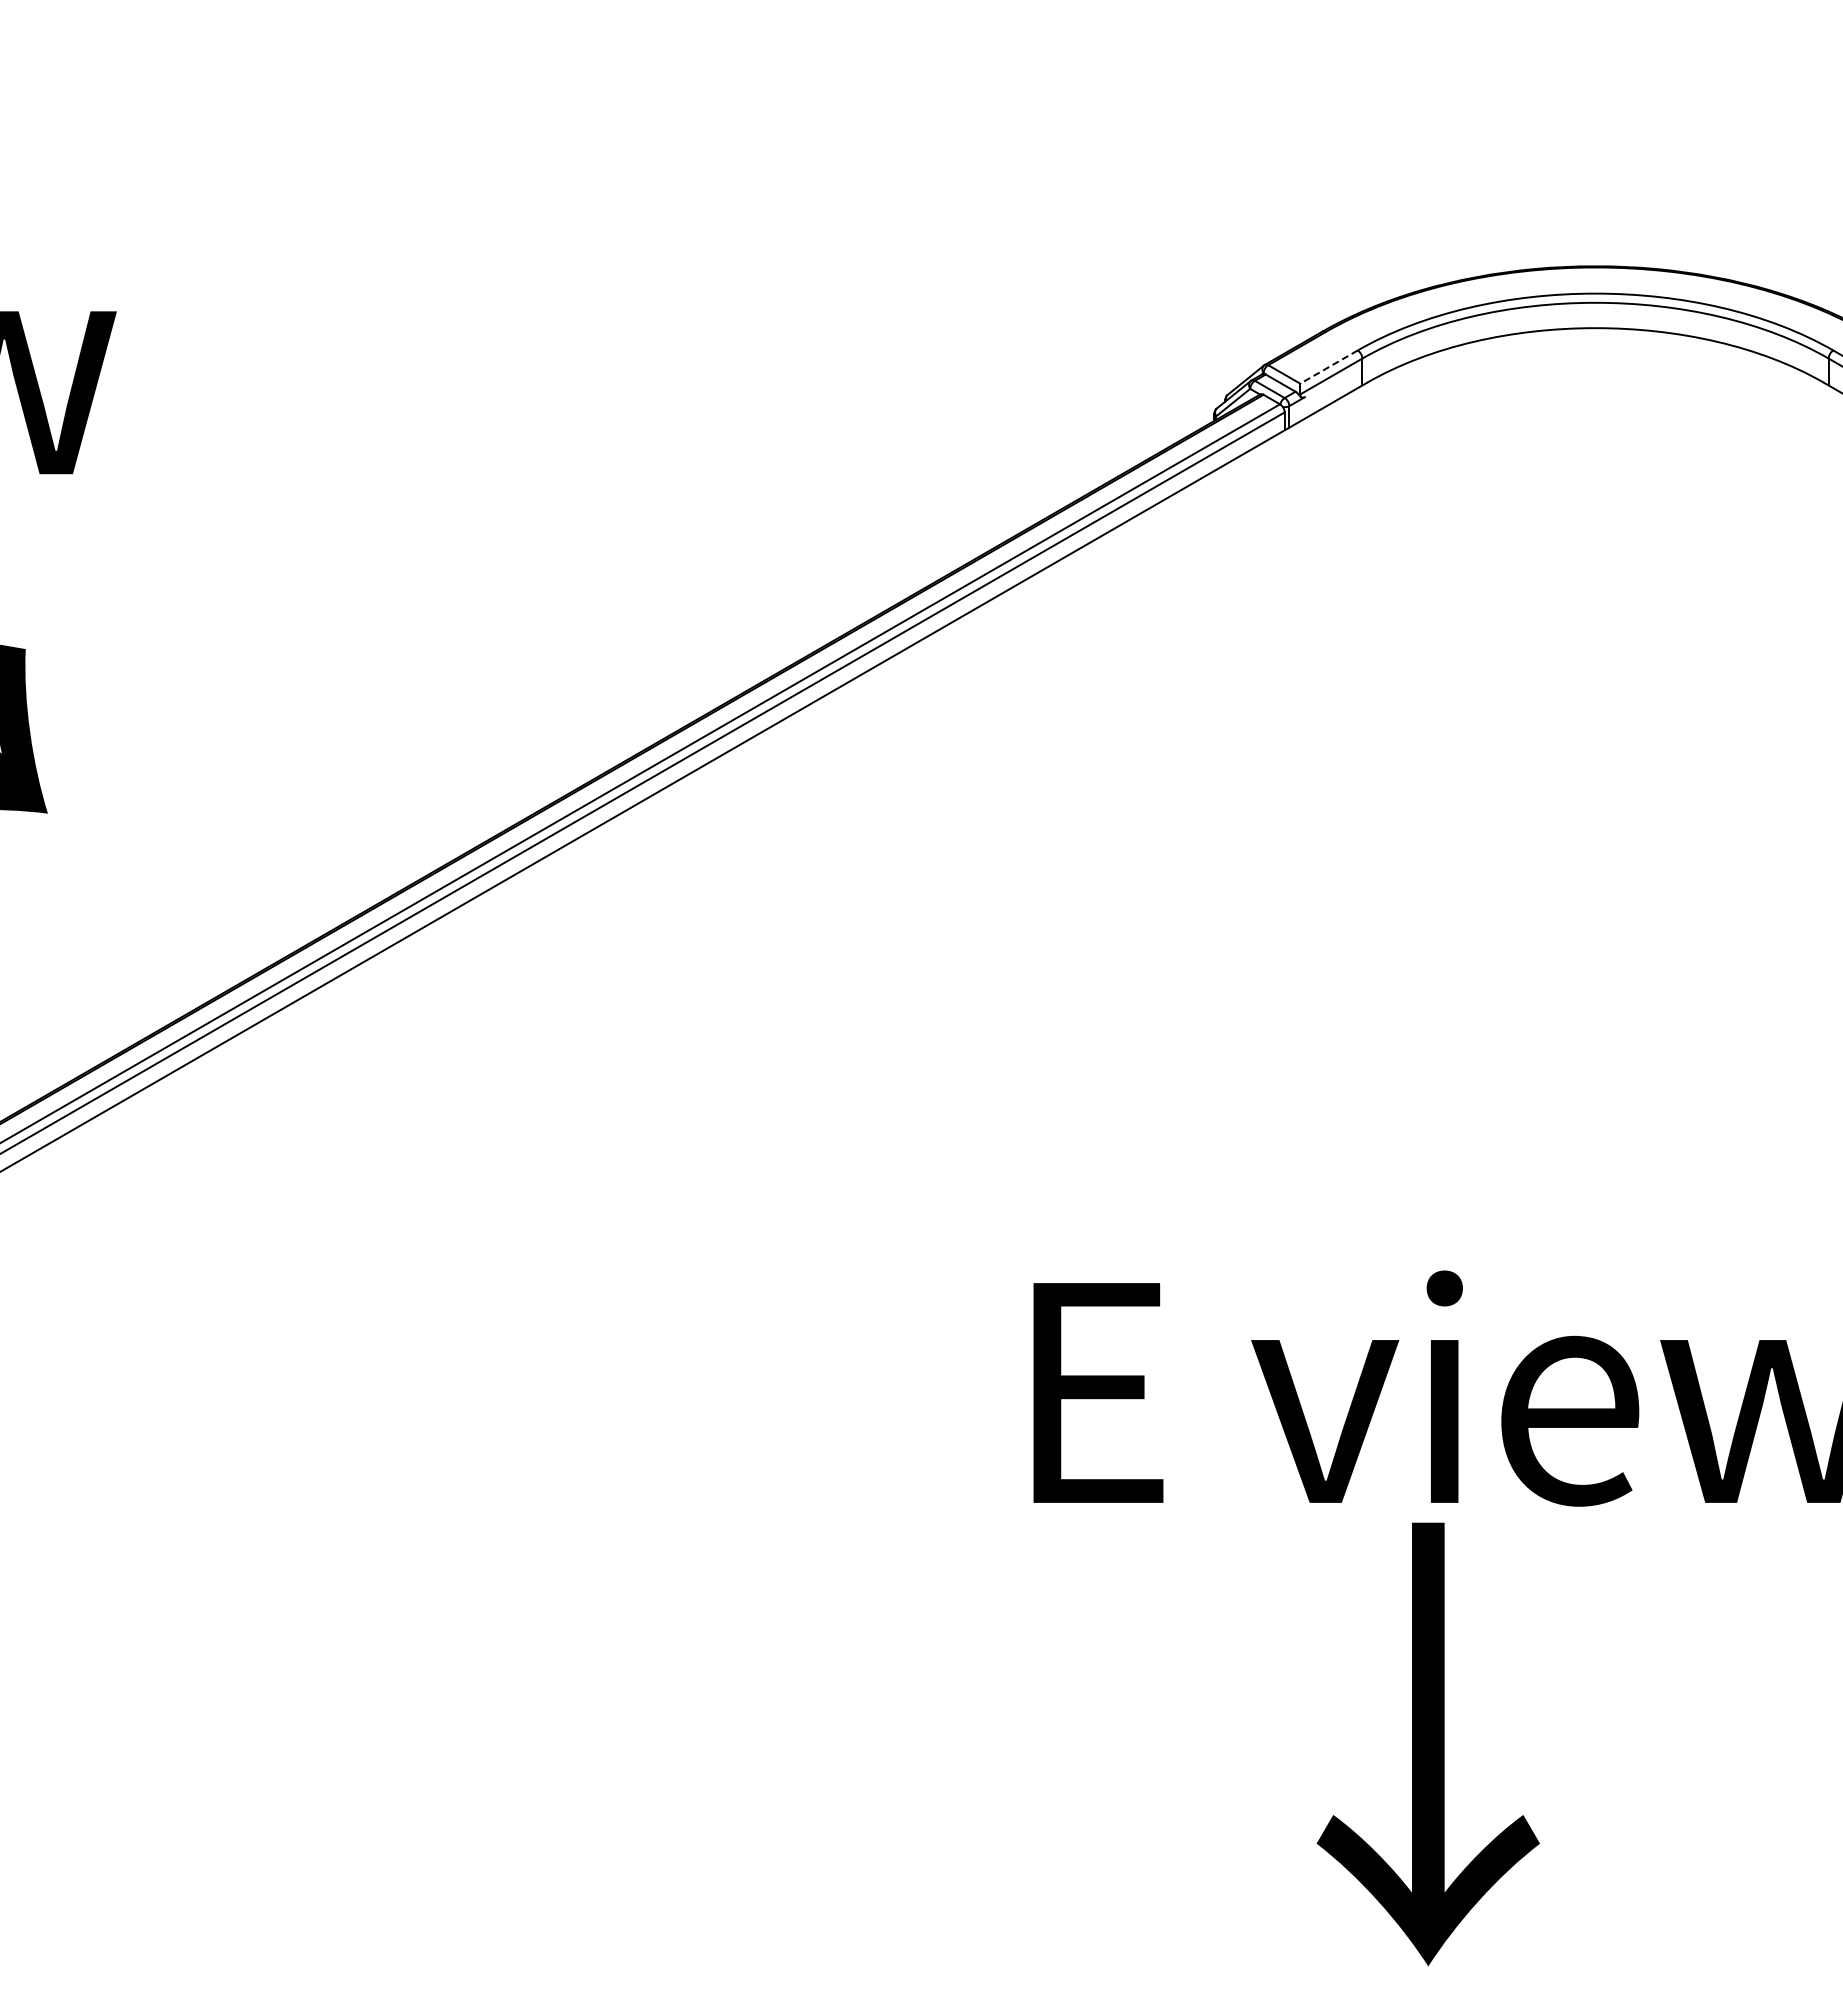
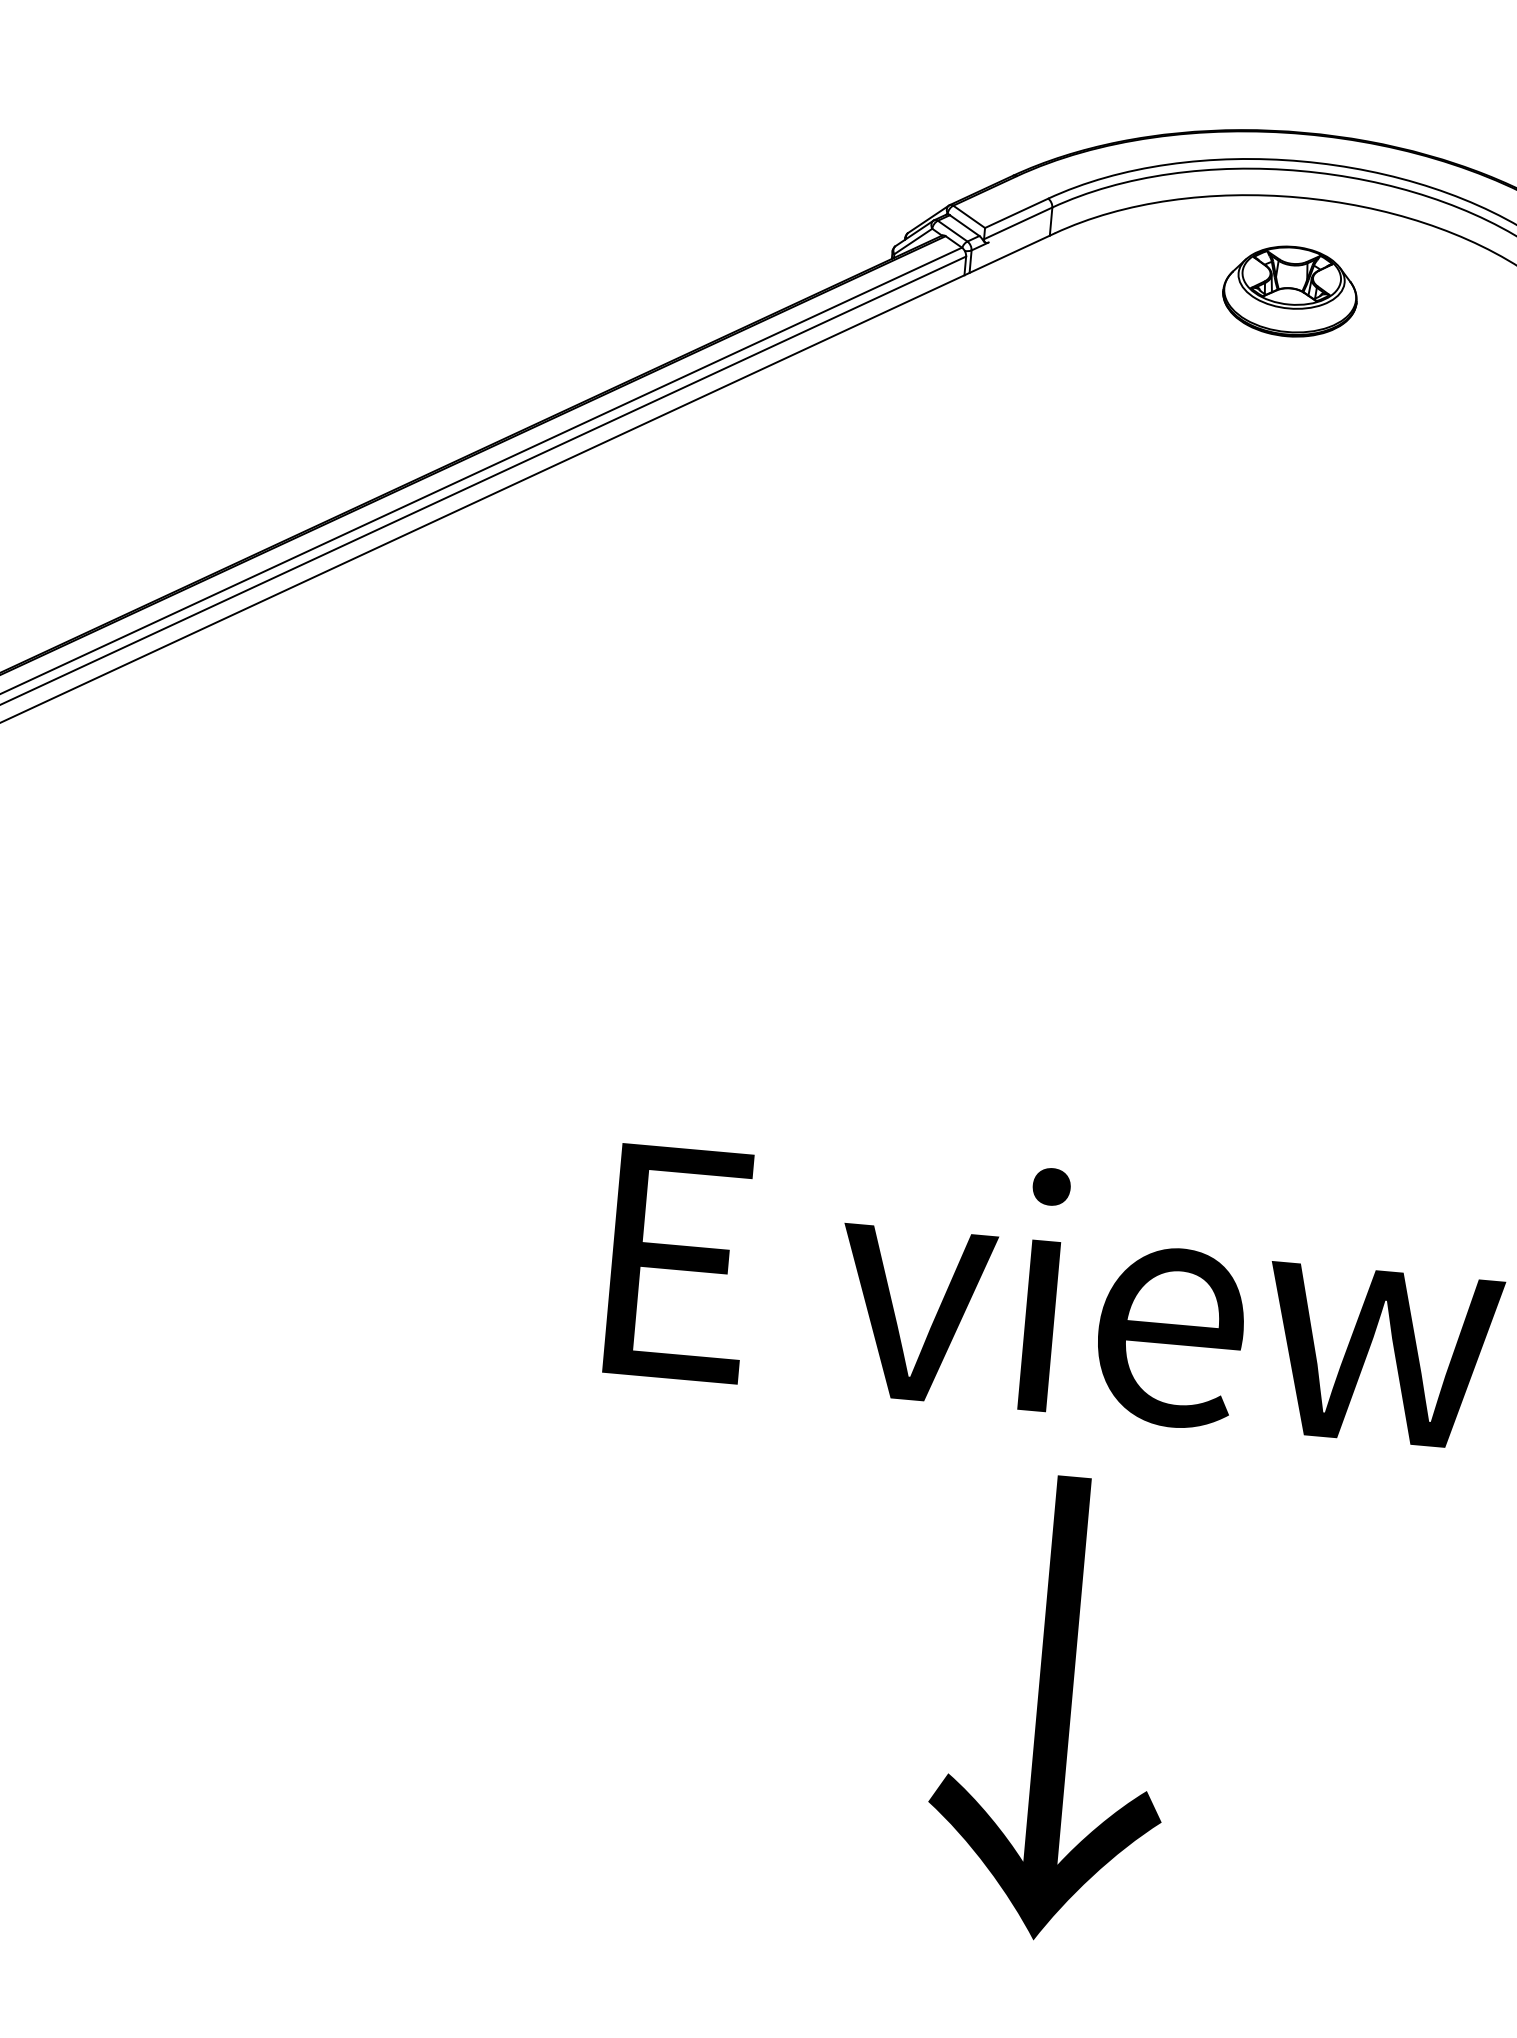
line: (1328, 367) -> (1016, 213), dashed -> solid
part: (1595, 417) -> (1290, 290), added
text: (1427, 1744) -> (1053, 1708), moved

